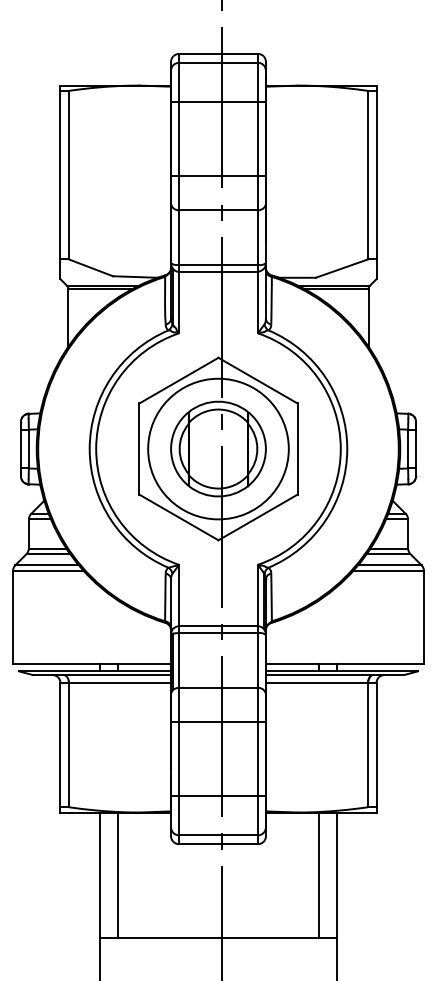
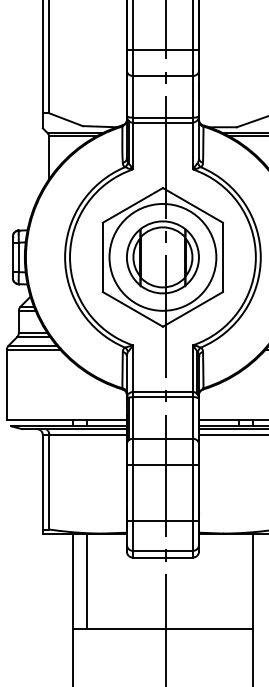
line: (318, 874) -> (238, 580), removed

